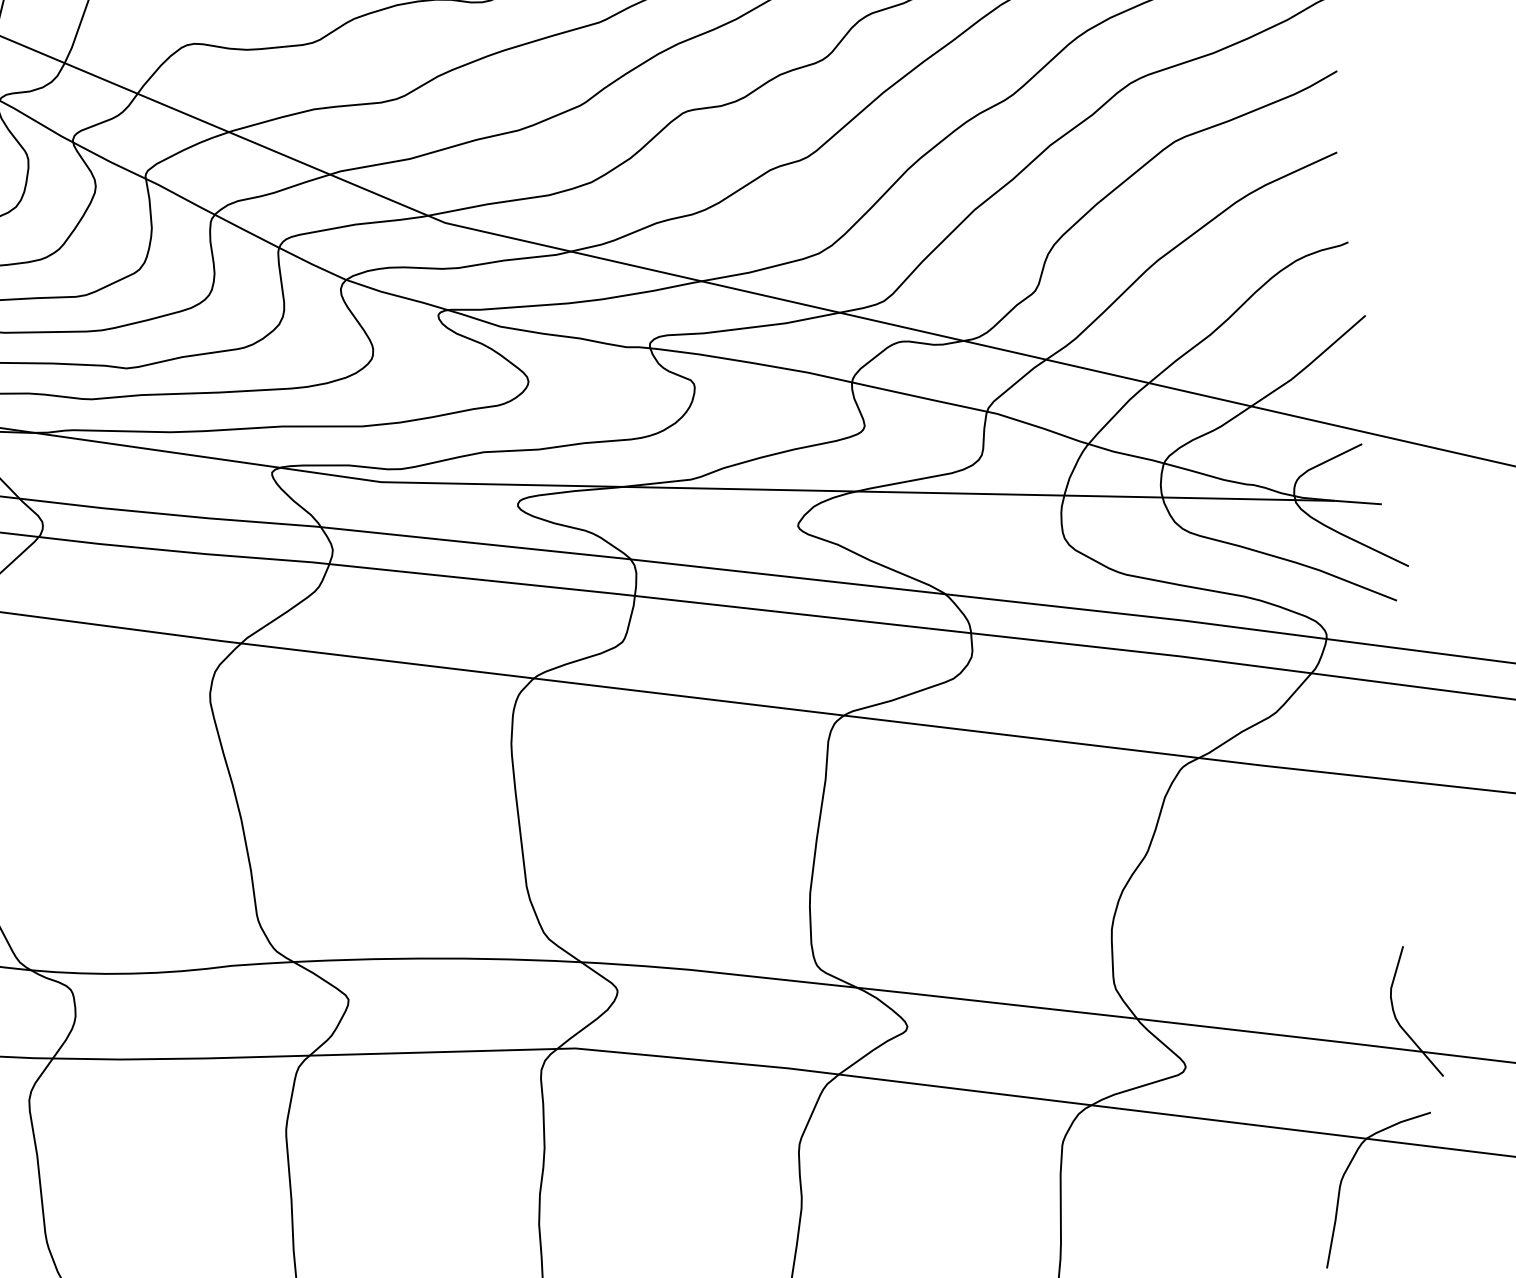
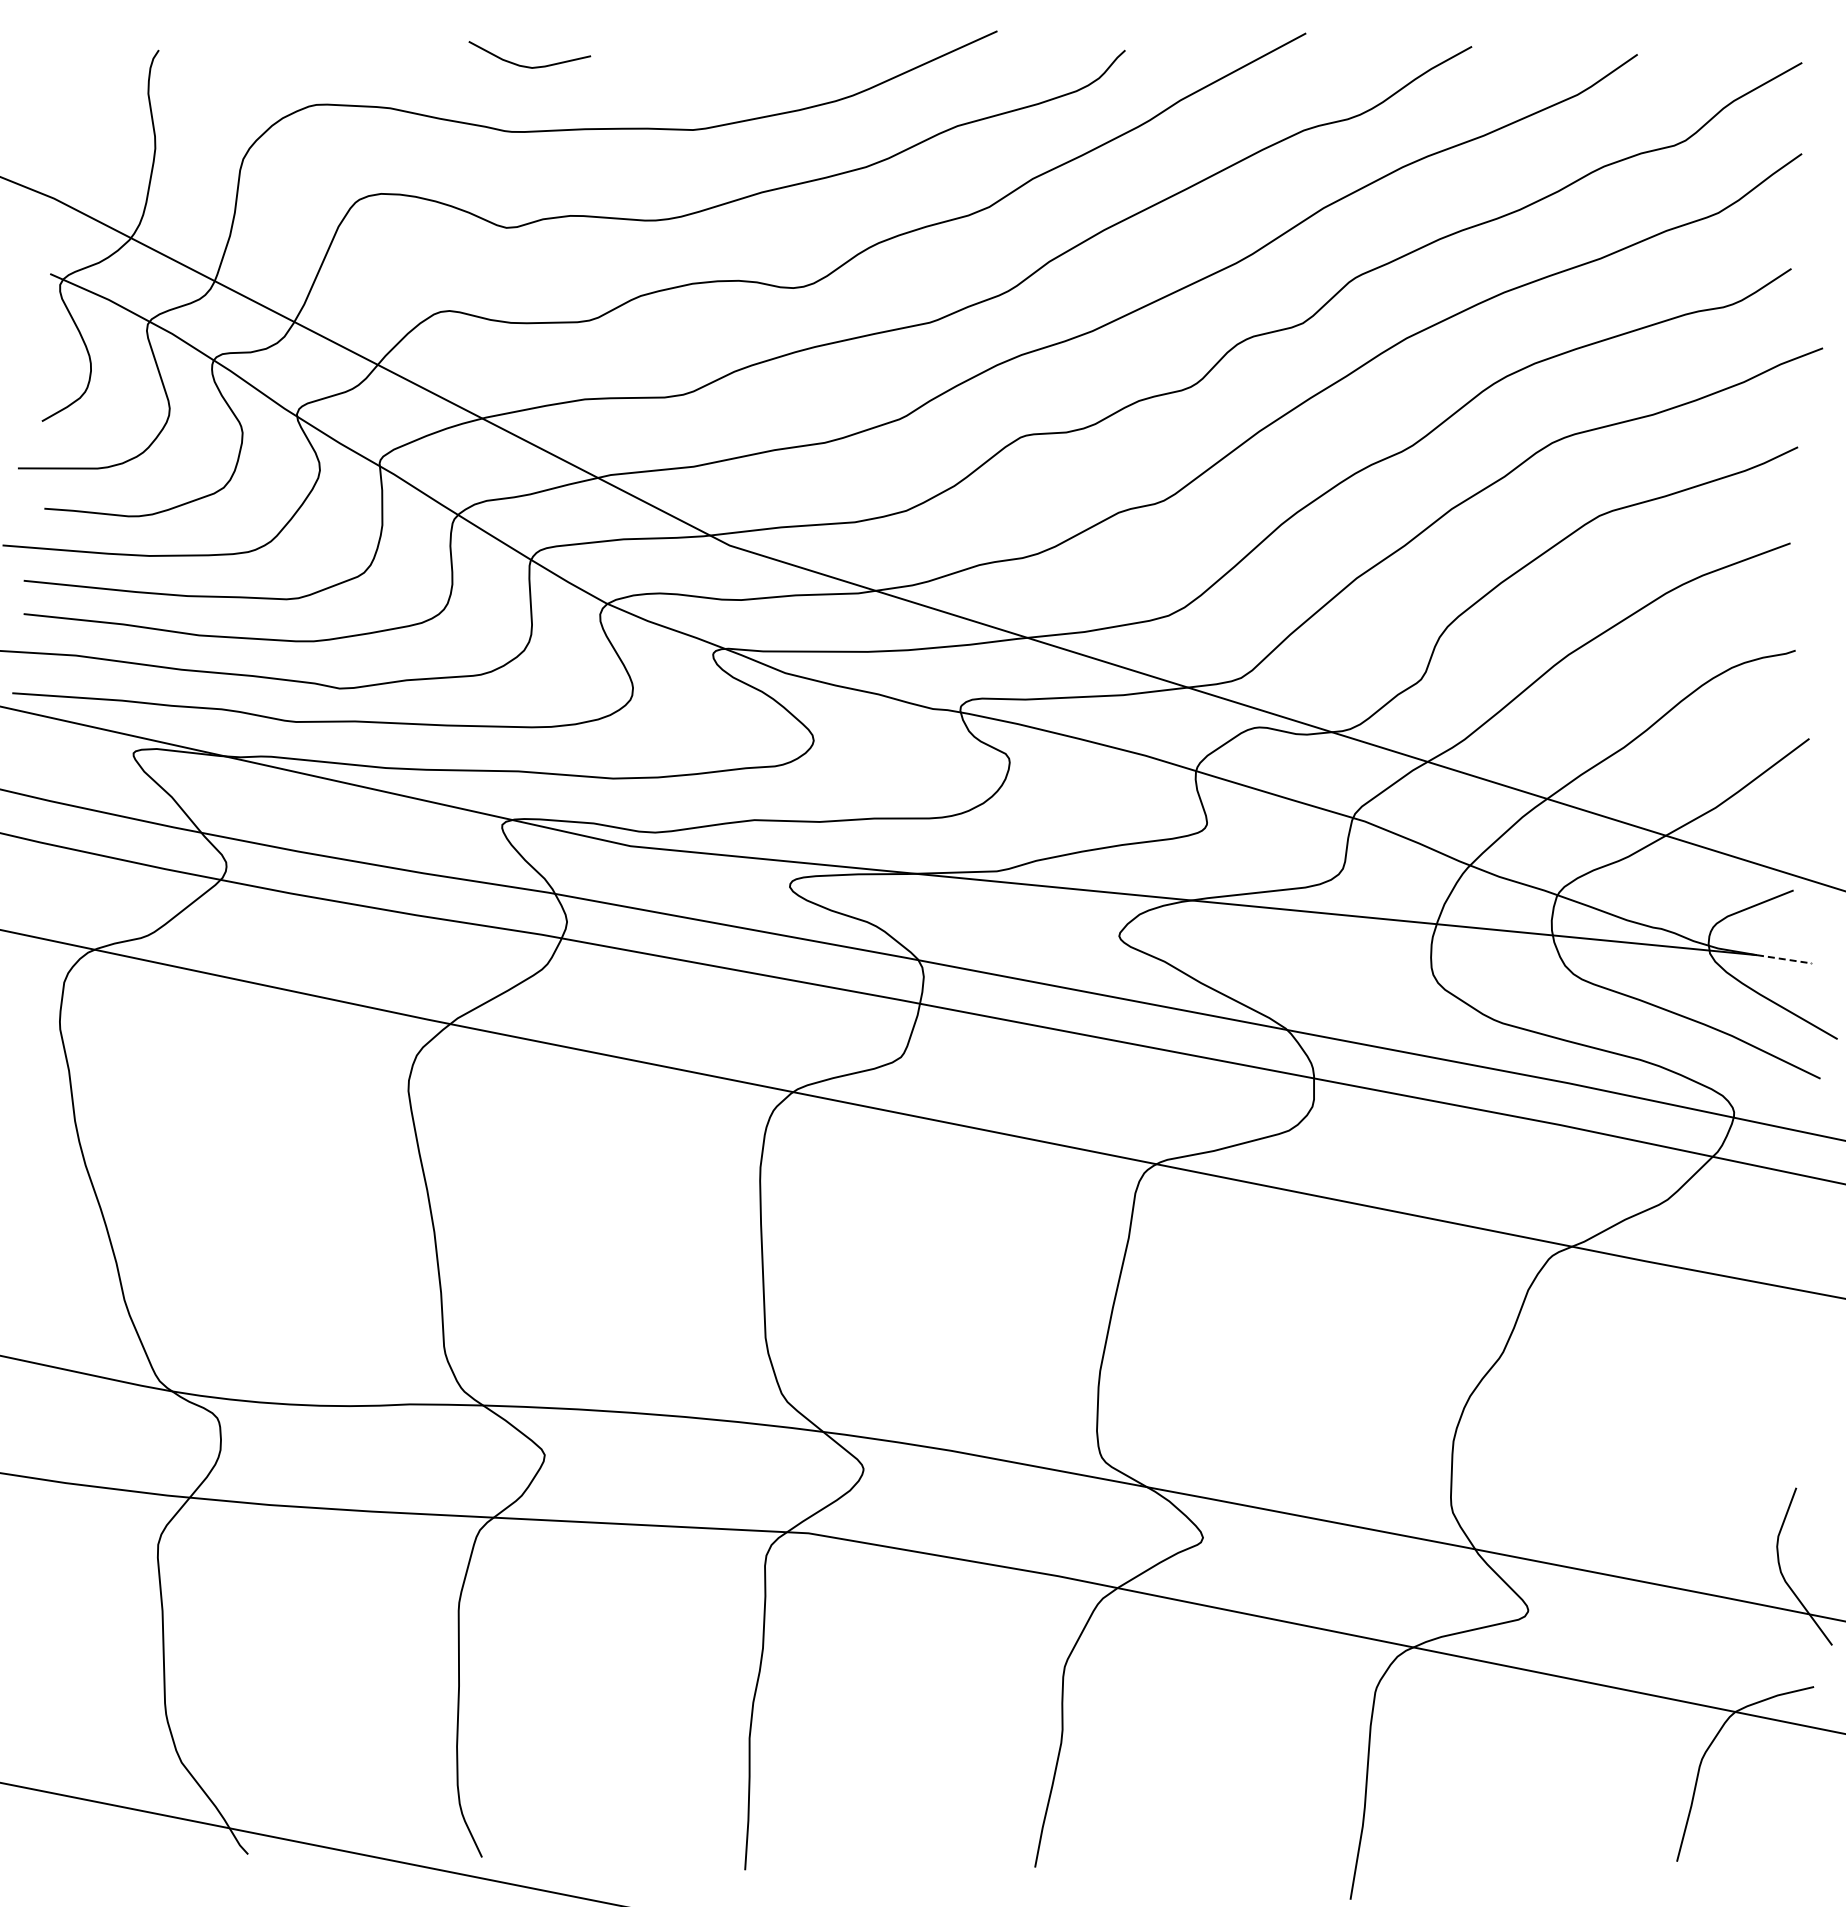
line: (1359, 502) -> (1784, 959), solid -> dashed

